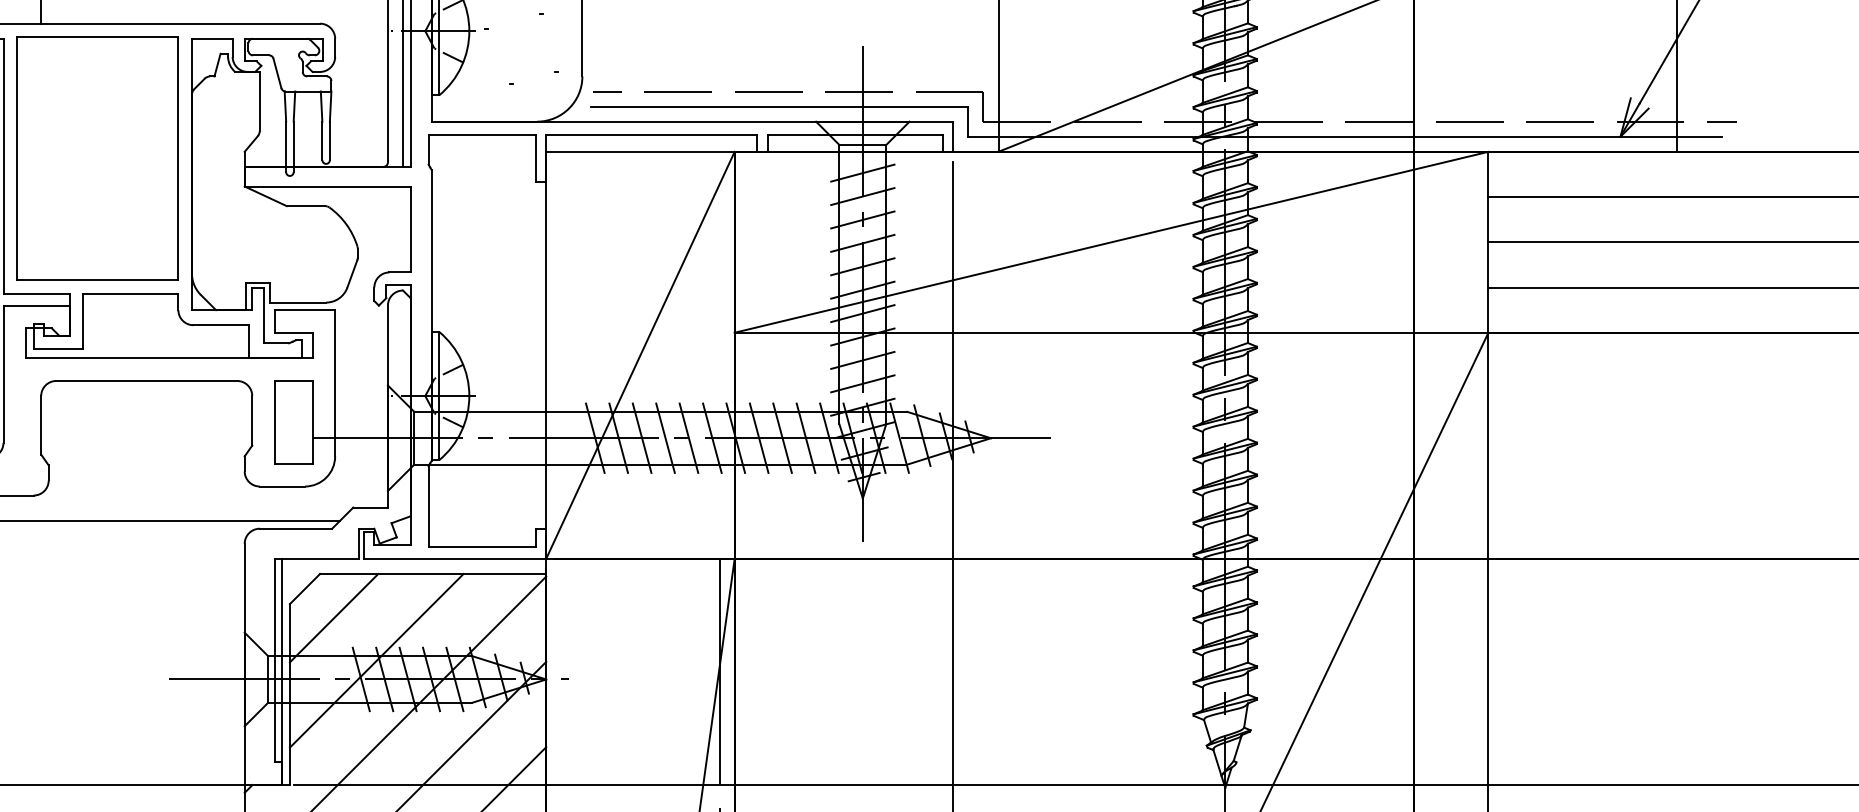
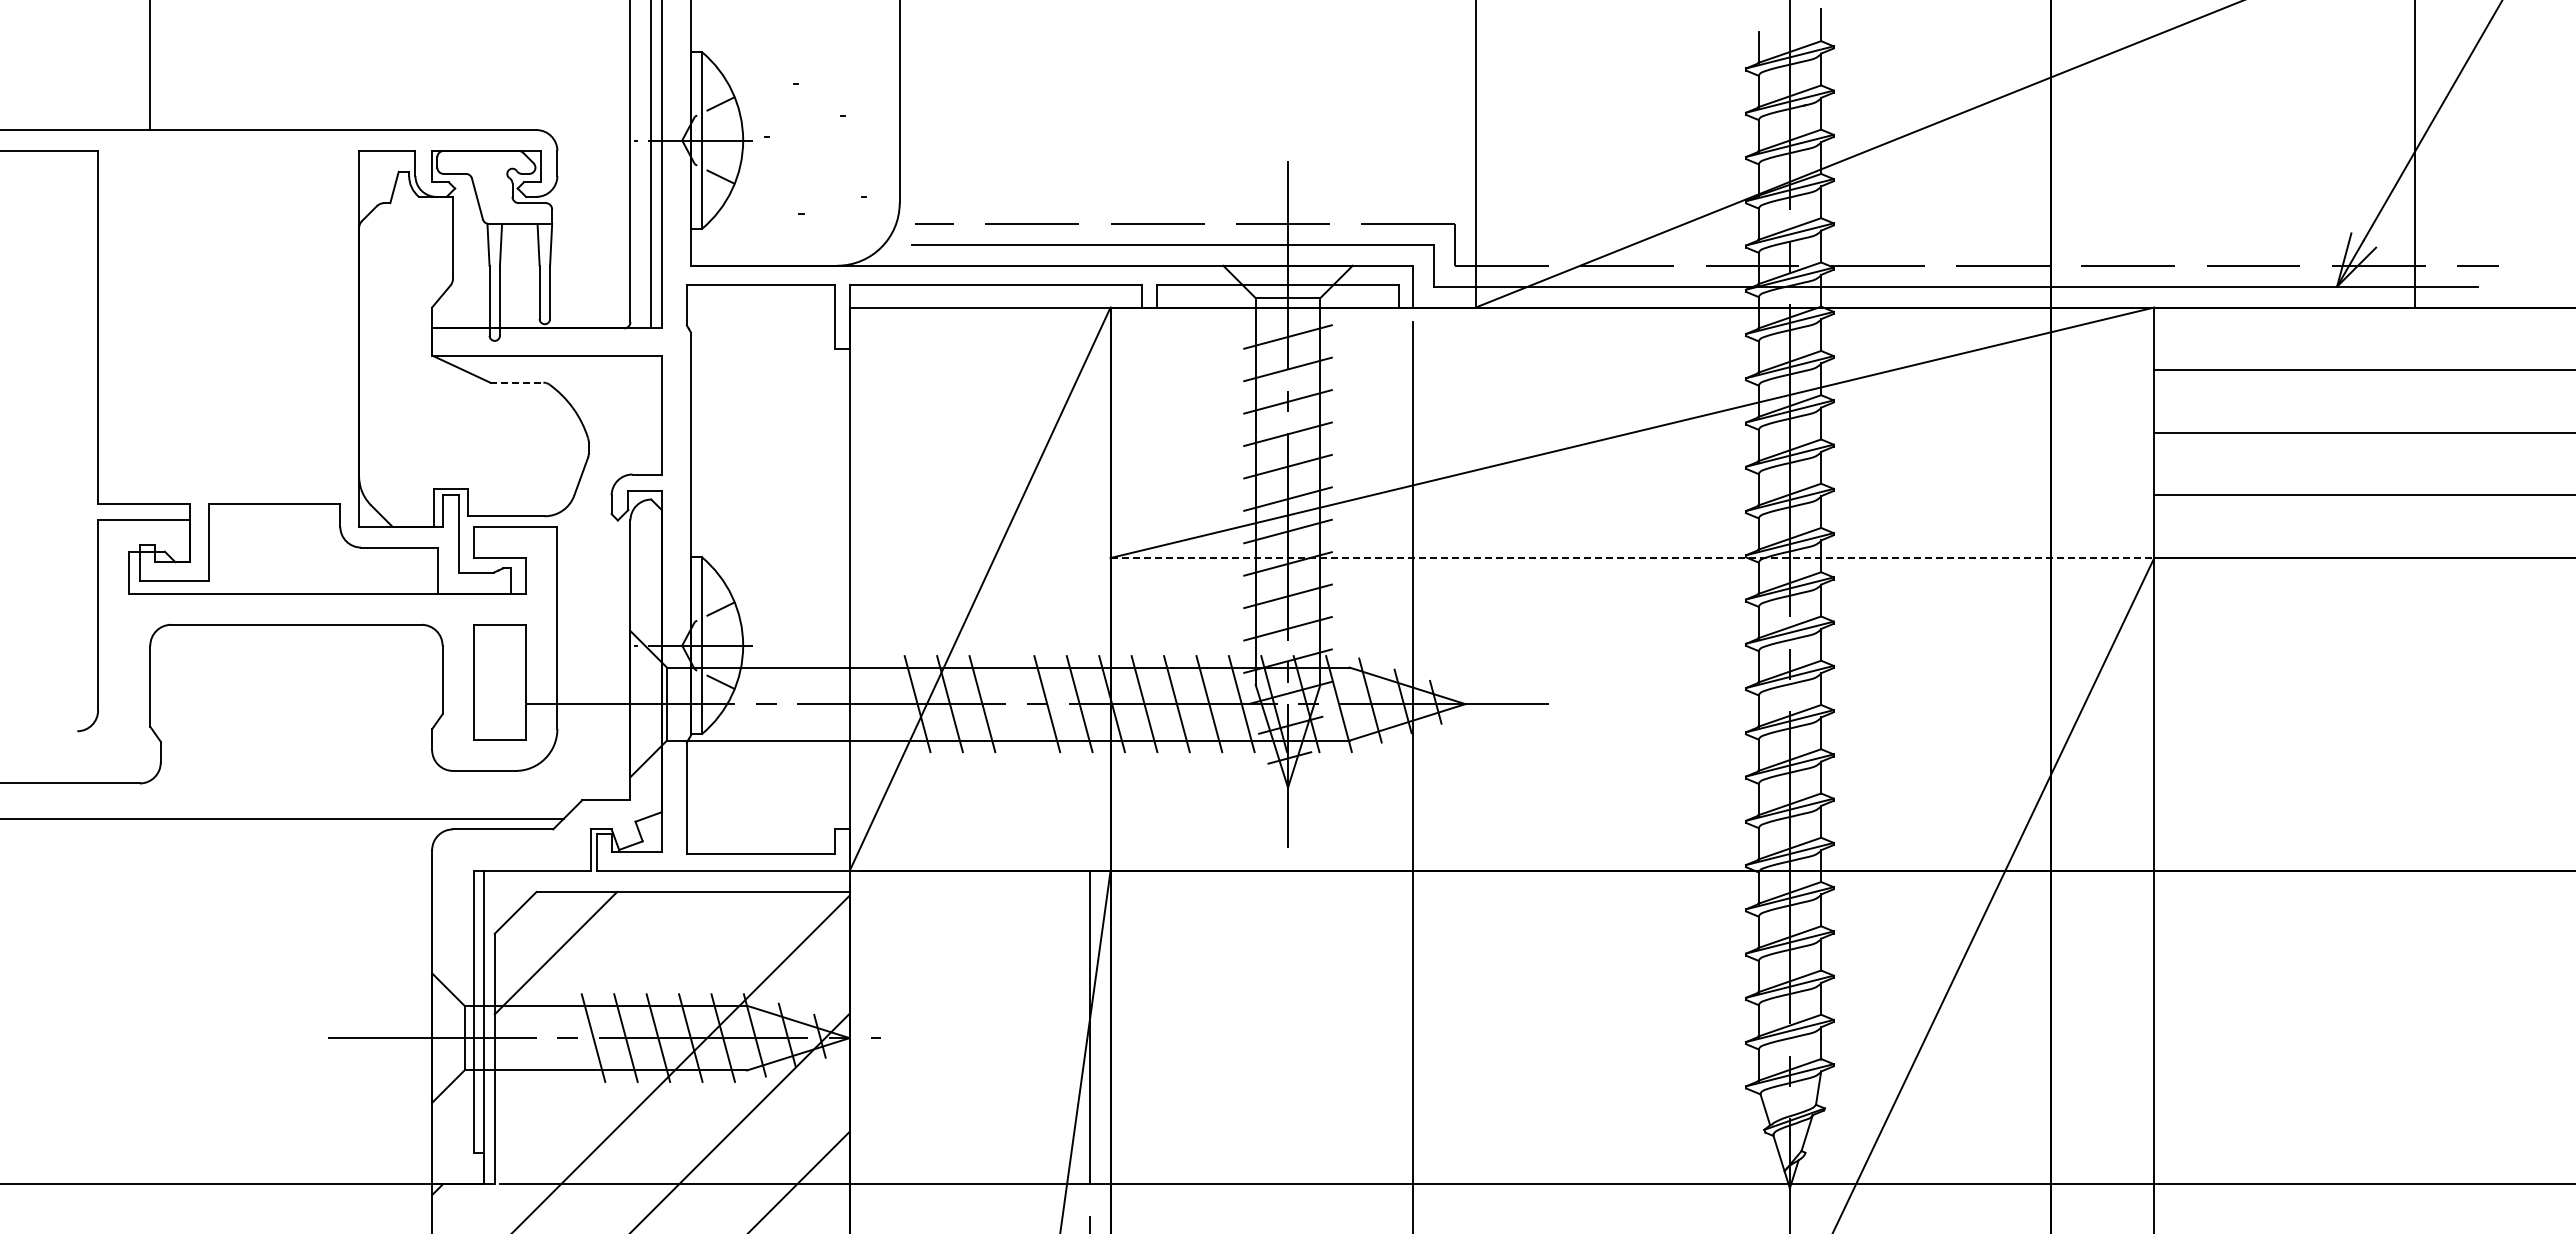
part: (97, 158) -> (228, 316), removed
line: (305, 205) -> (516, 382), solid -> dashed
line: (1111, 333) -> (1632, 558), solid -> dashed
line: (665, 438) -> (1014, 704), removed
line: (376, 660) -> (614, 1012), removed

